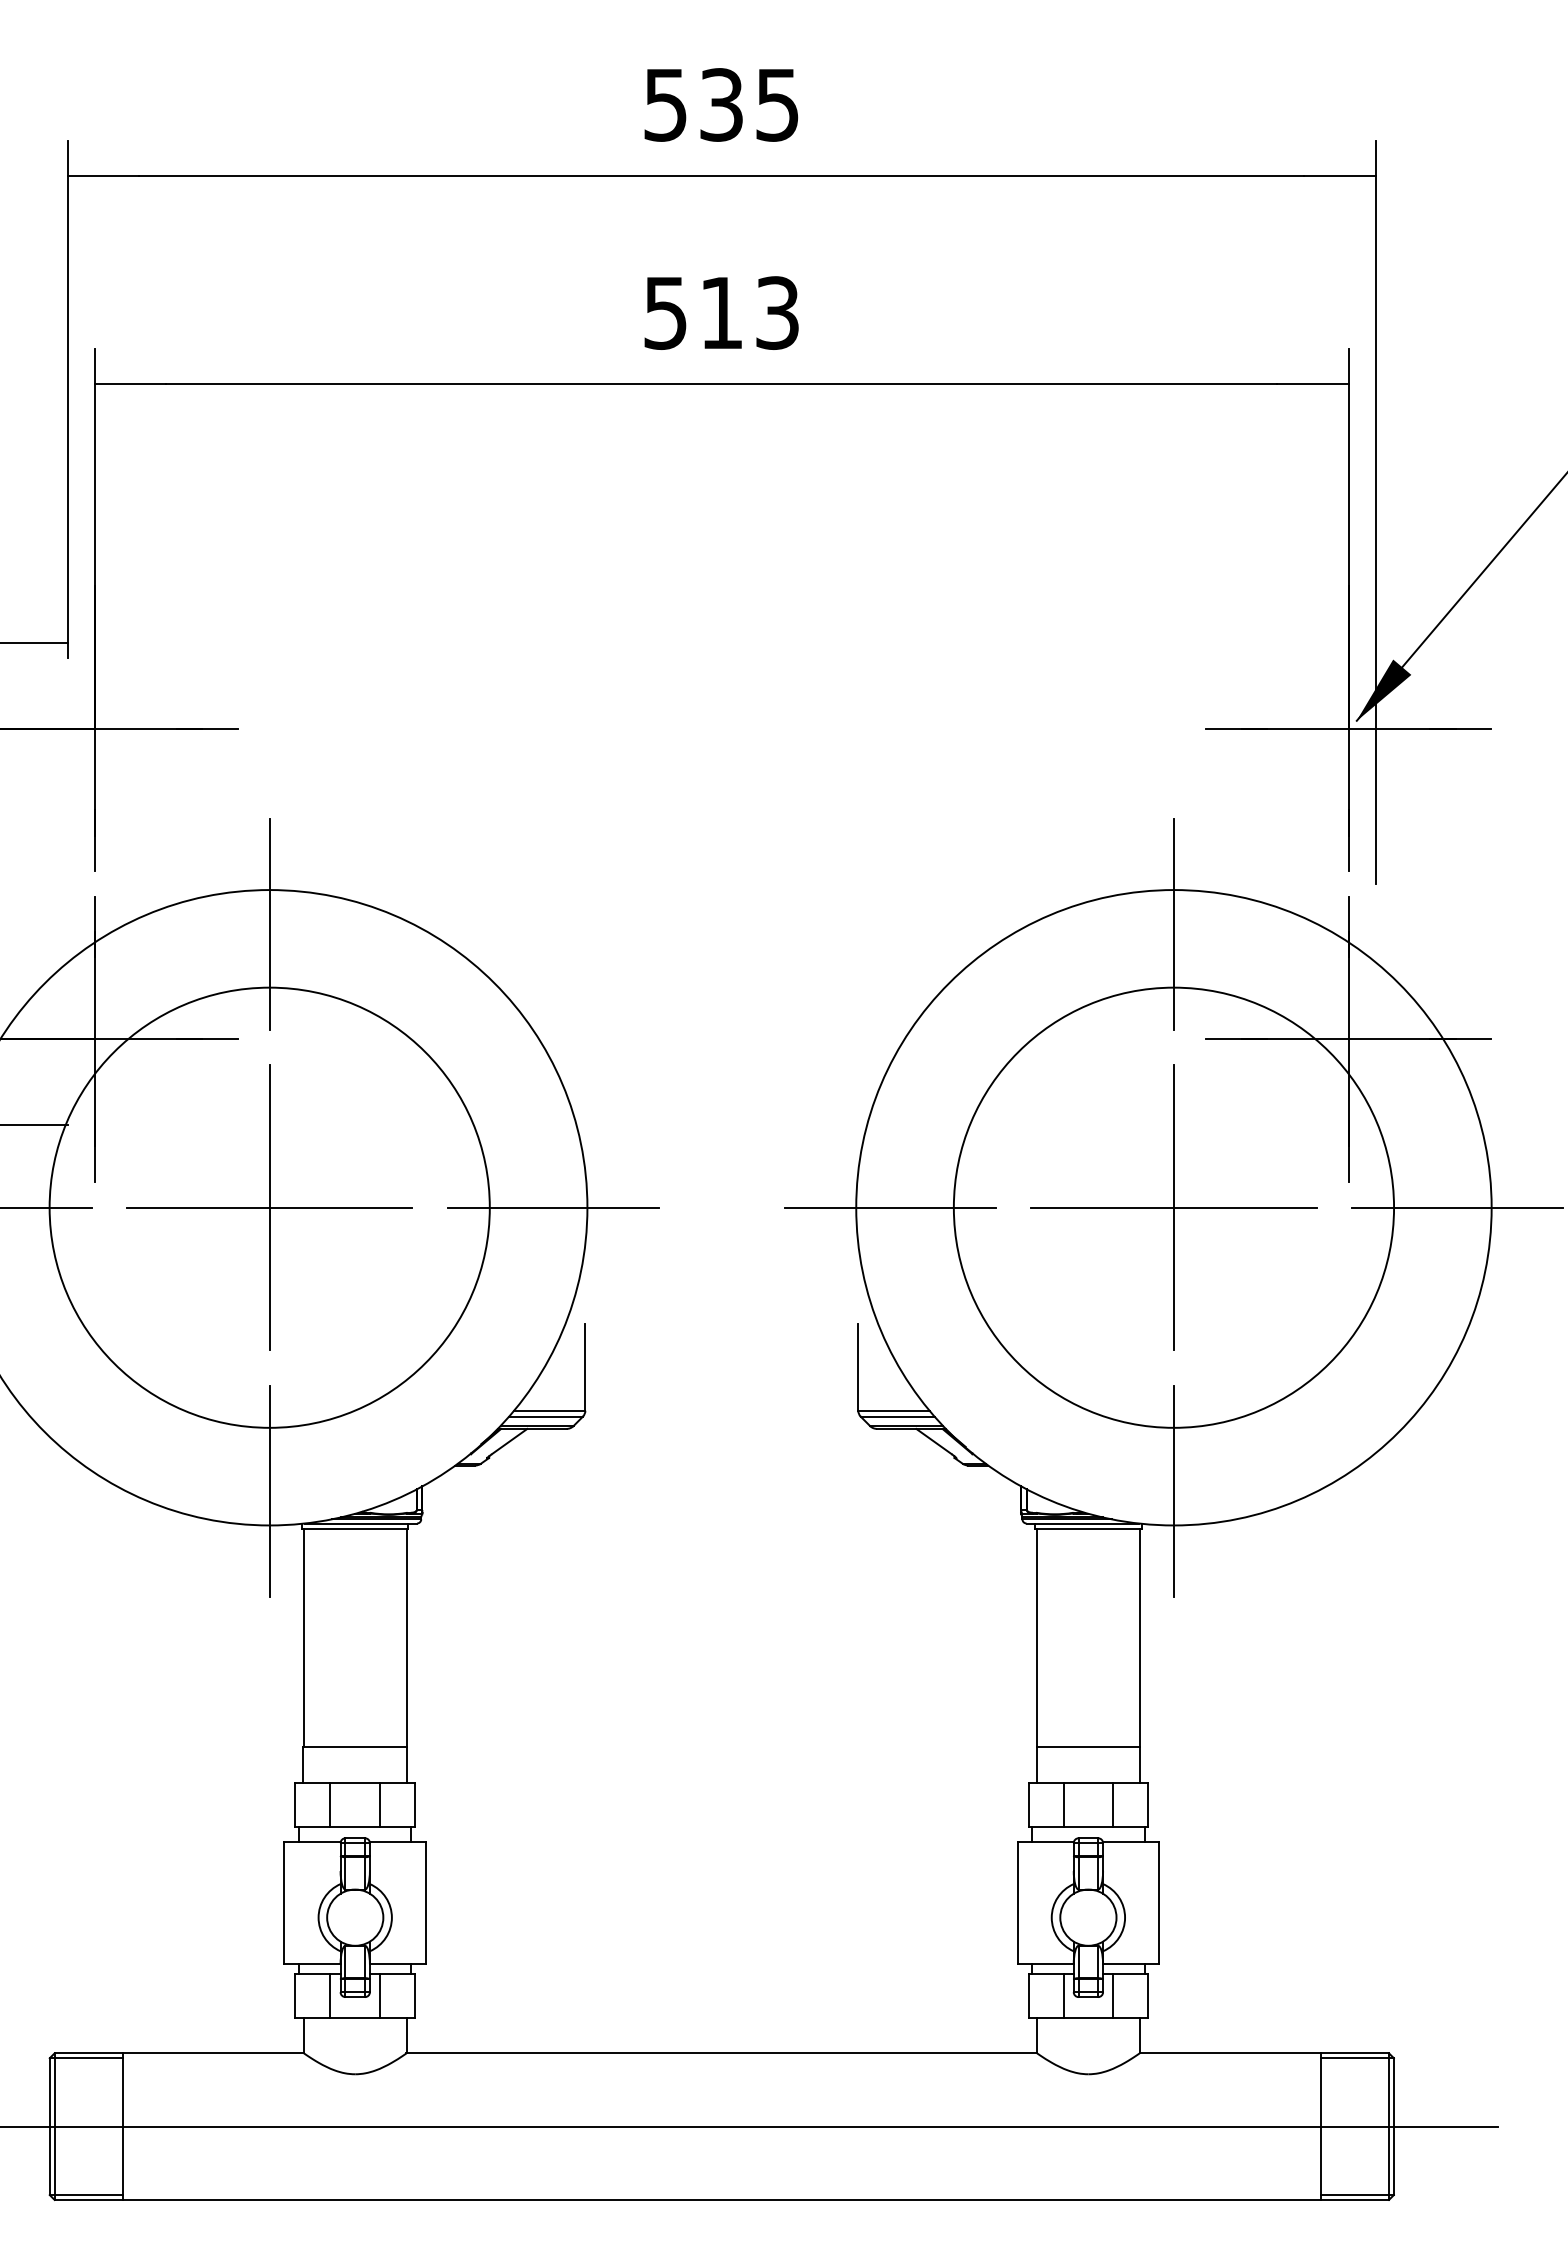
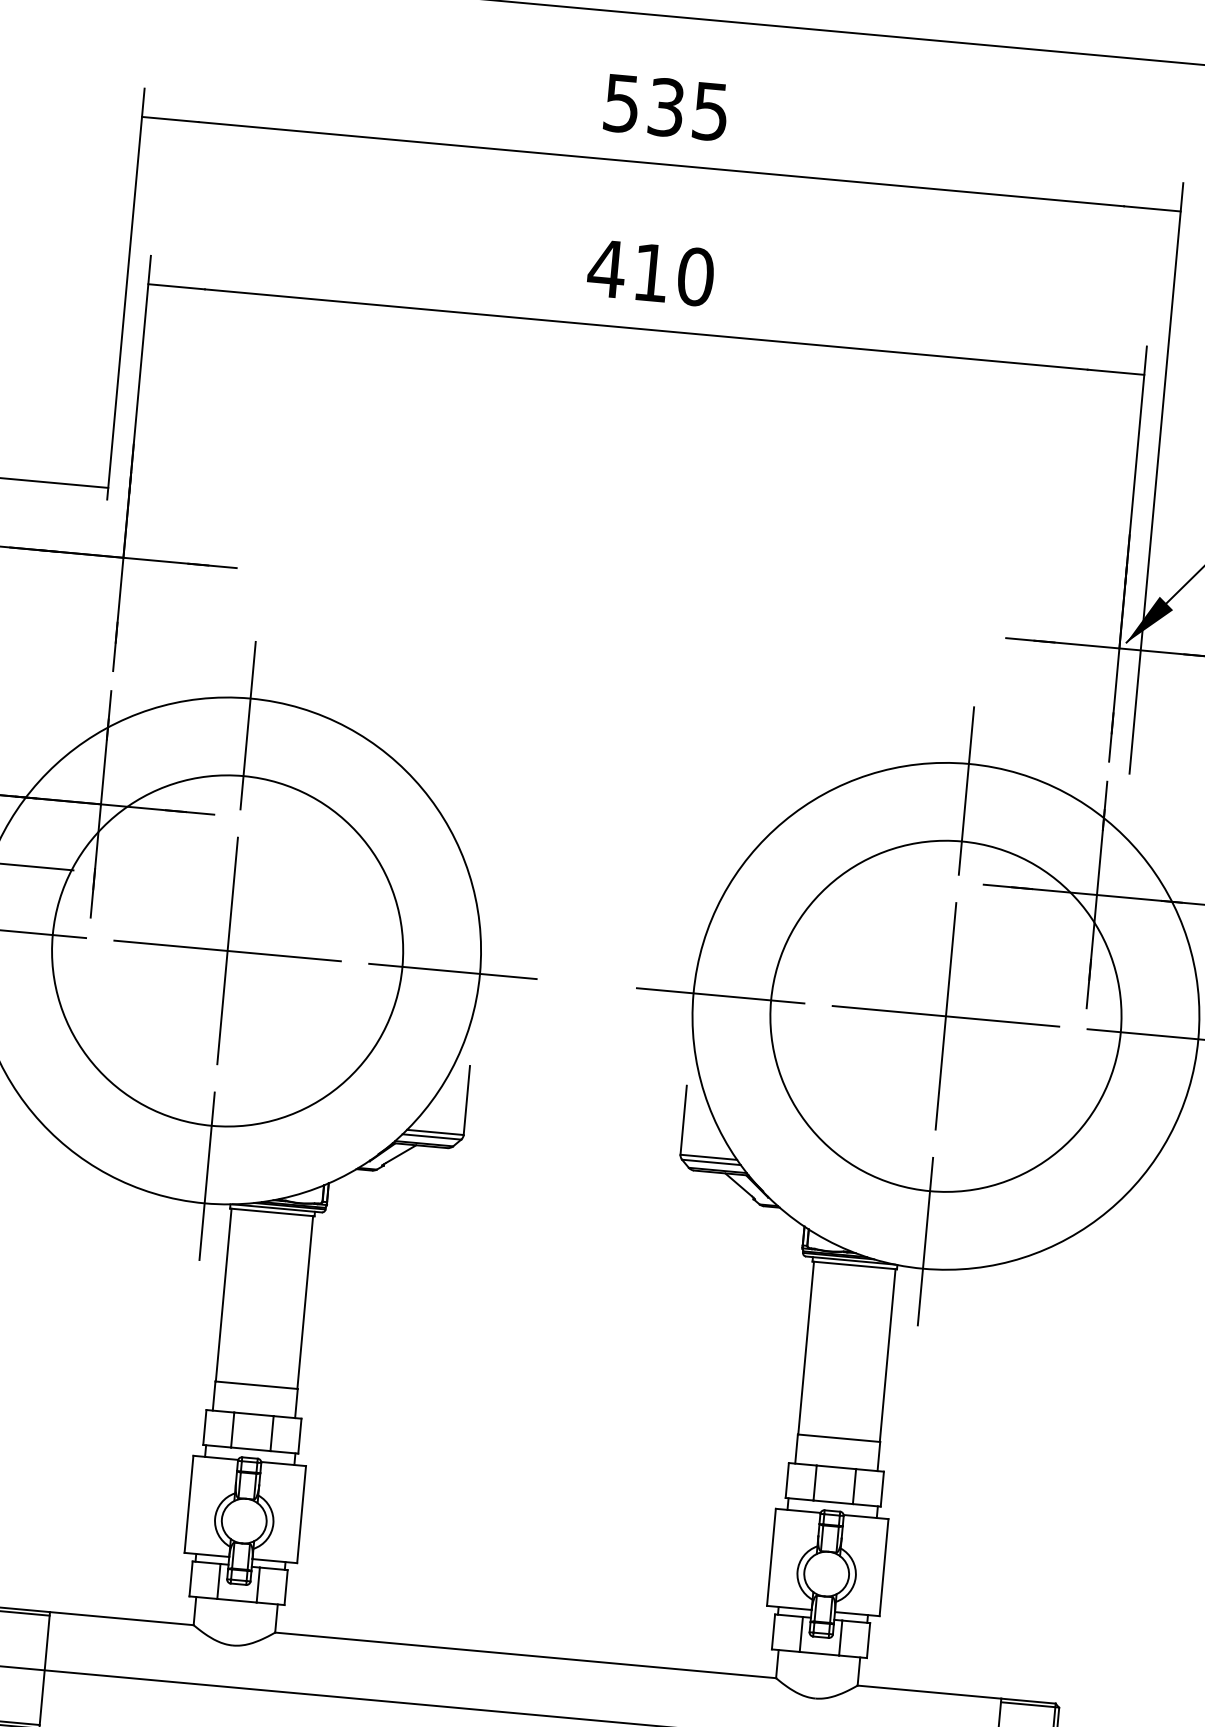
text: (720, 312) -> (650, 272), 513 -> 410

